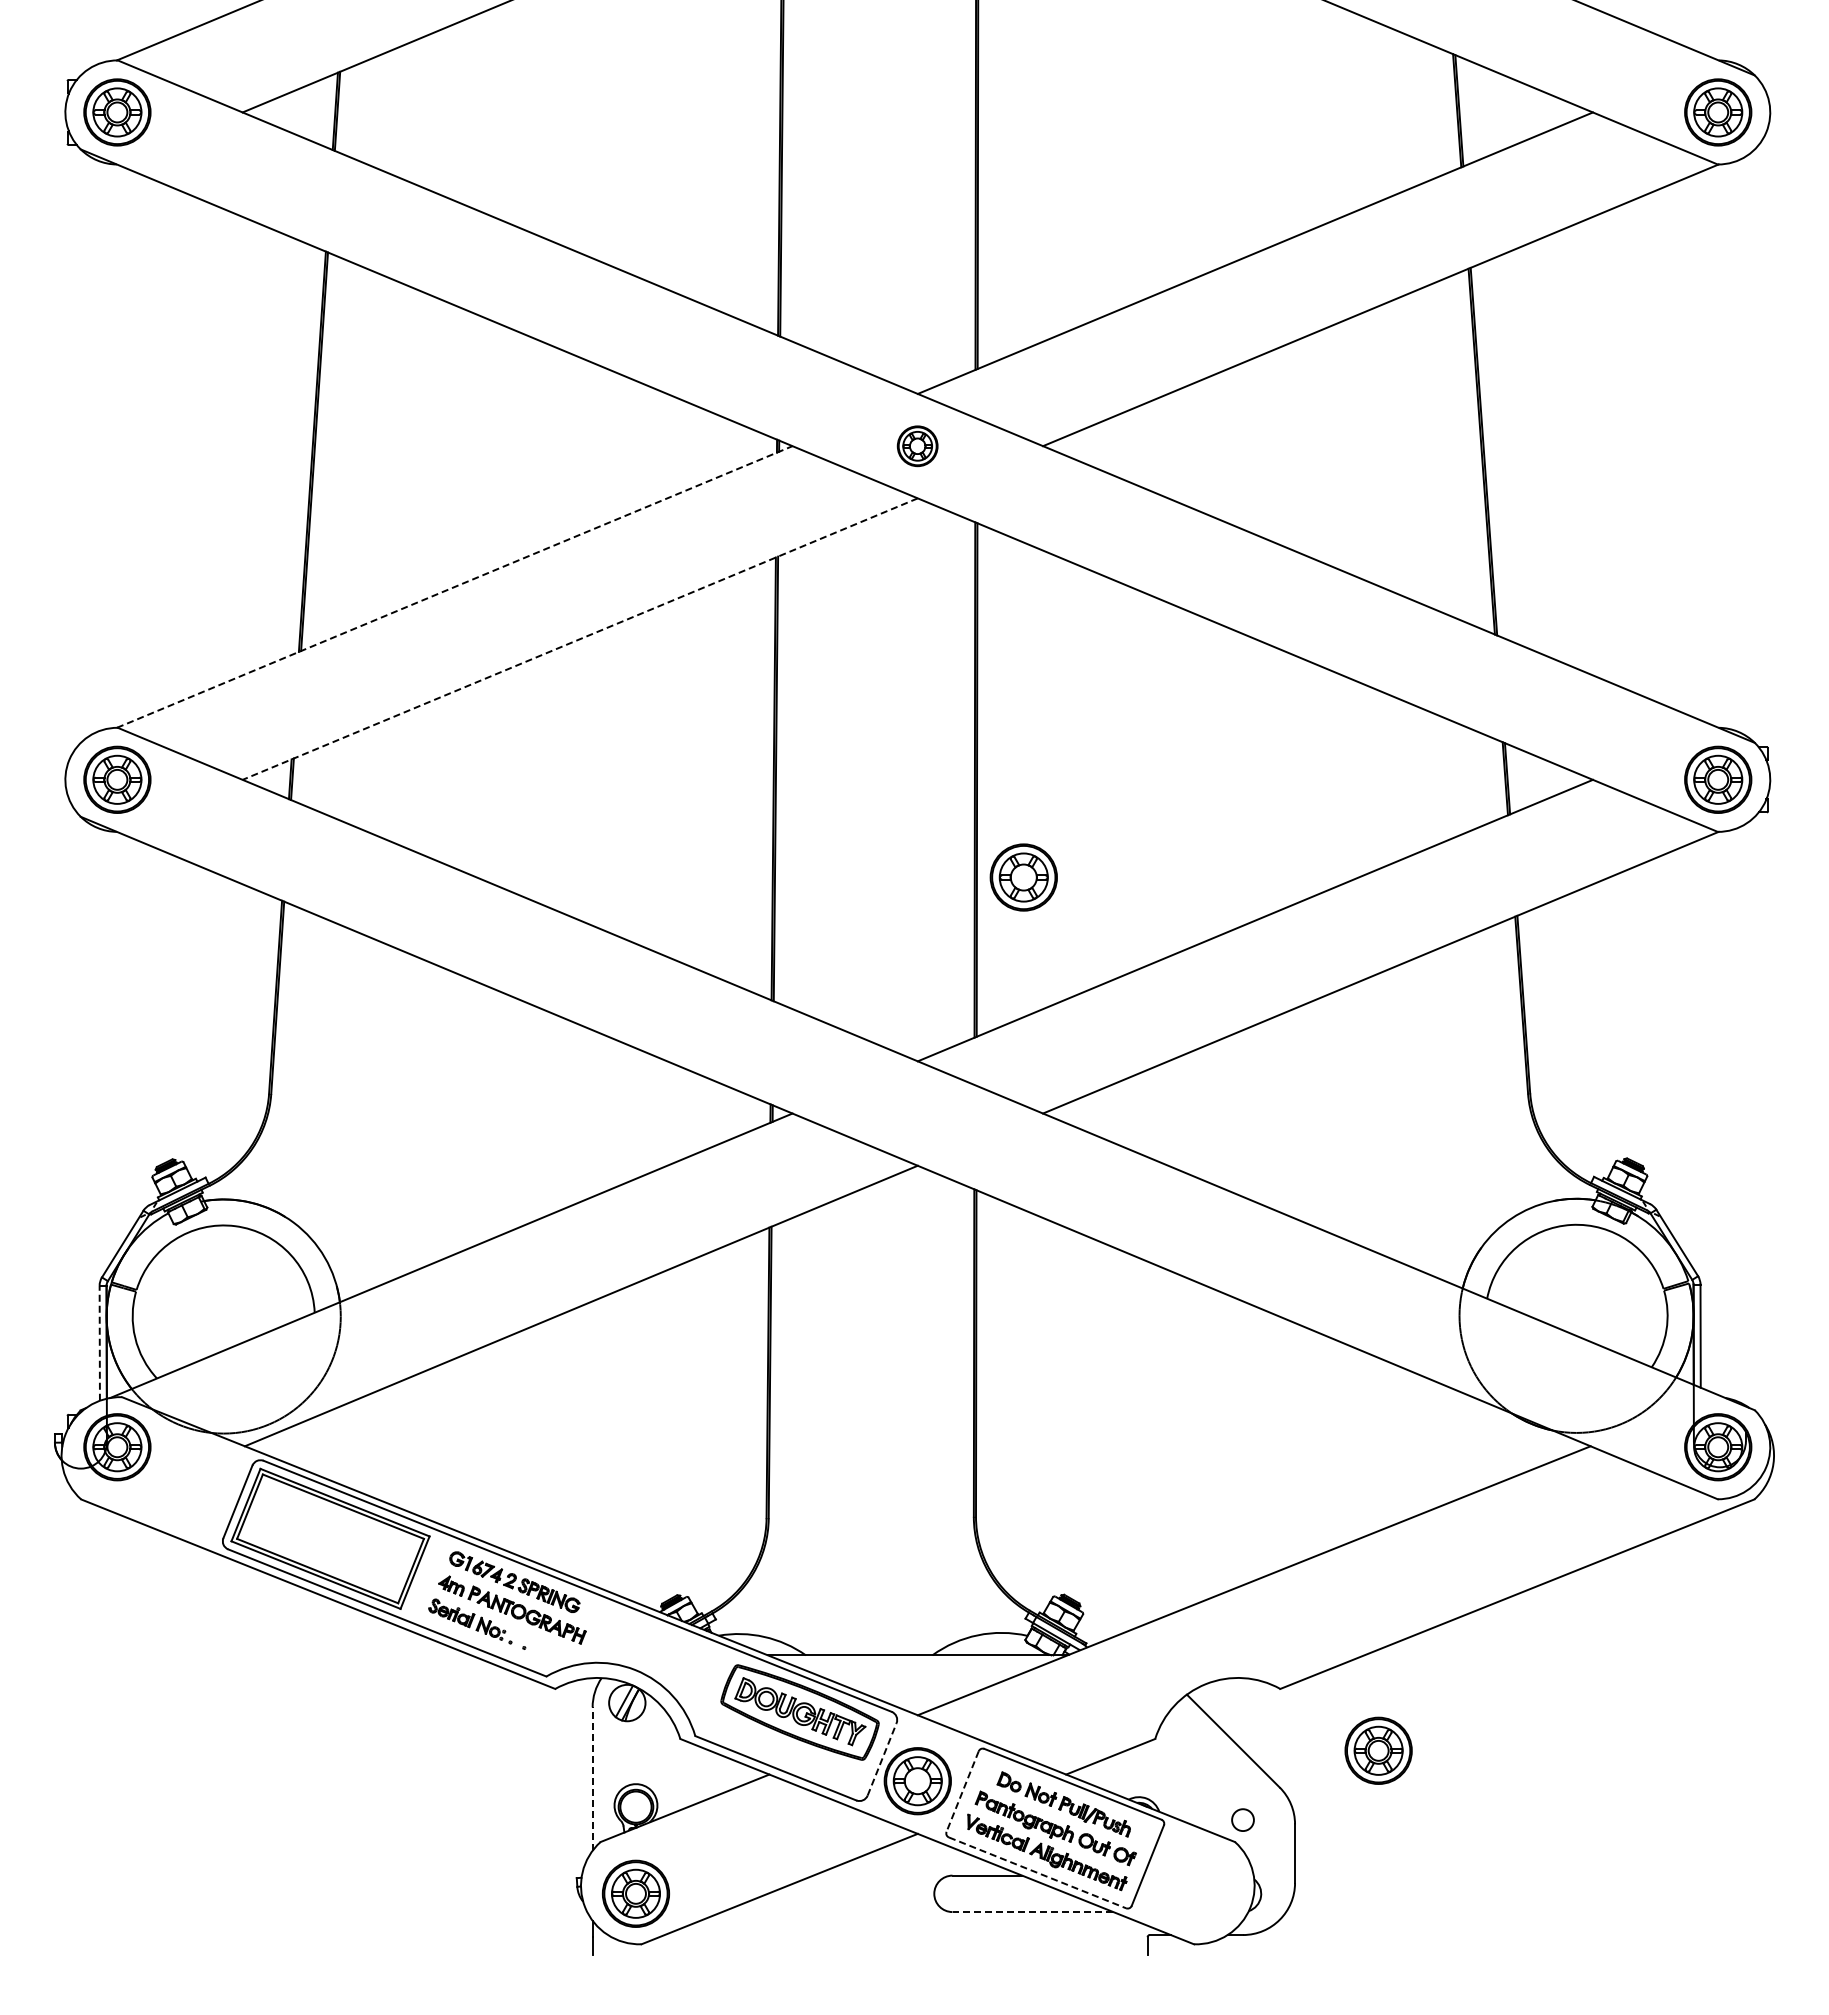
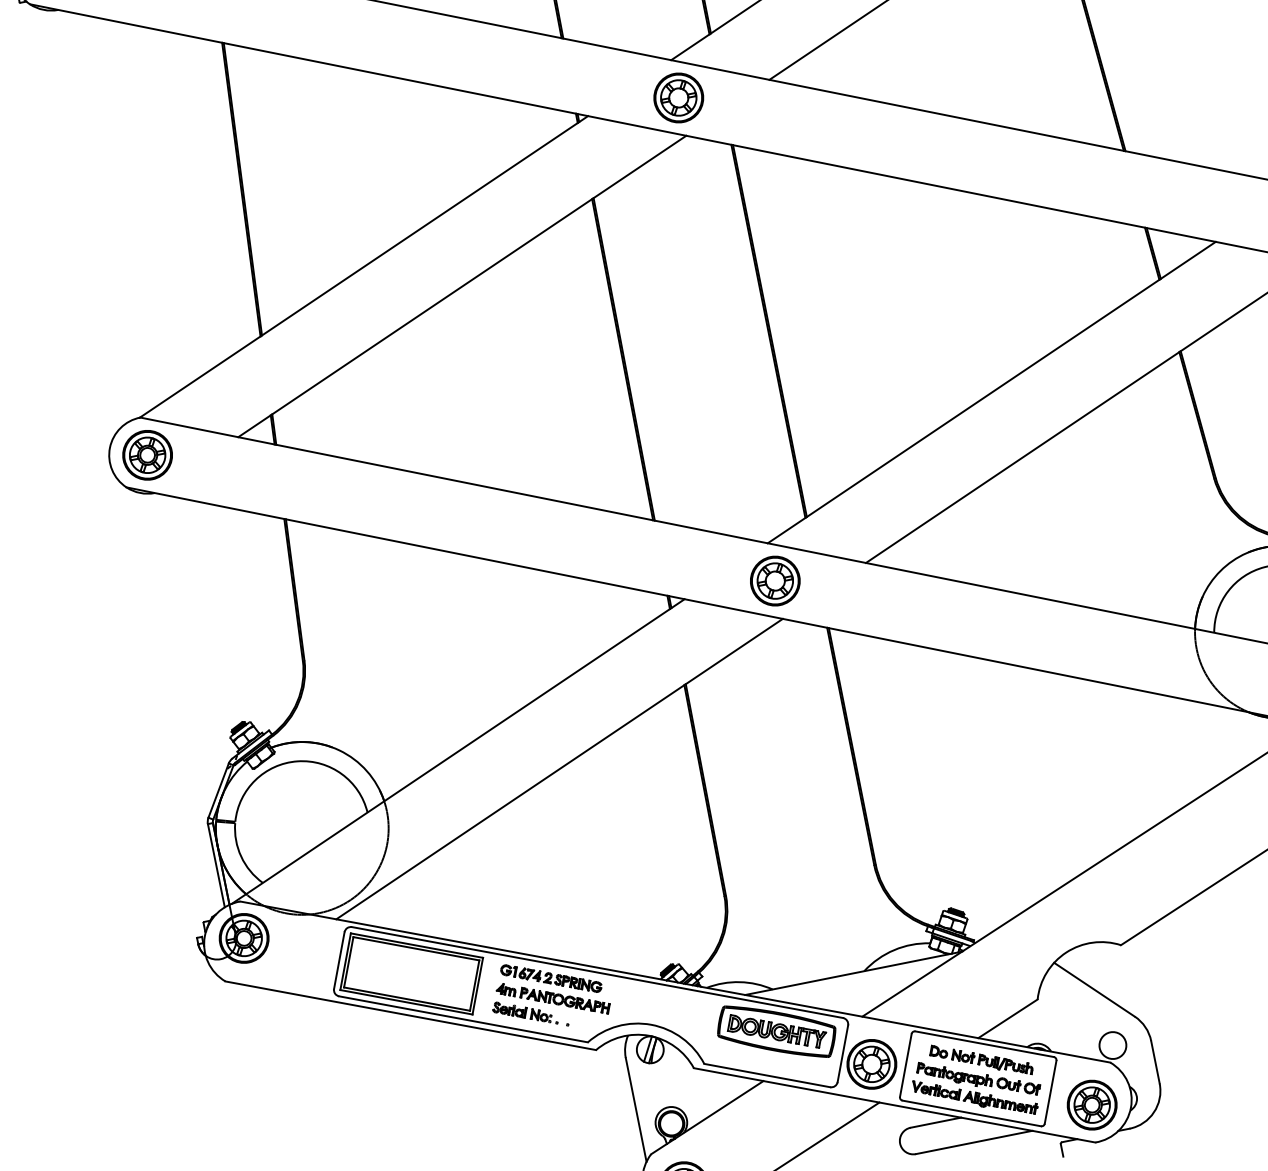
part: (917, 446) -> (678, 98), size x1.67
line: (454, 587) -> (363, 267), dashed -> solid
line: (580, 639) -> (462, 286), dashed -> solid
part: (1023, 877) -> (775, 581), moved
line: (99, 1343) -> (216, 865), dashed -> solid
part: (1378, 1750) -> (1092, 1104), moved
line: (882, 1758) -> (843, 1053), dashed -> solid
line: (592, 1779) -> (636, 1110), dashed -> solid
line: (962, 1792) -> (905, 1066), dashed -> solid
circle: (1242, 1819) -> (1112, 1045), size x1.67
line: (1038, 1873) -> (972, 1113), dashed -> solid
line: (1032, 1912) -> (973, 1142), dashed -> solid

